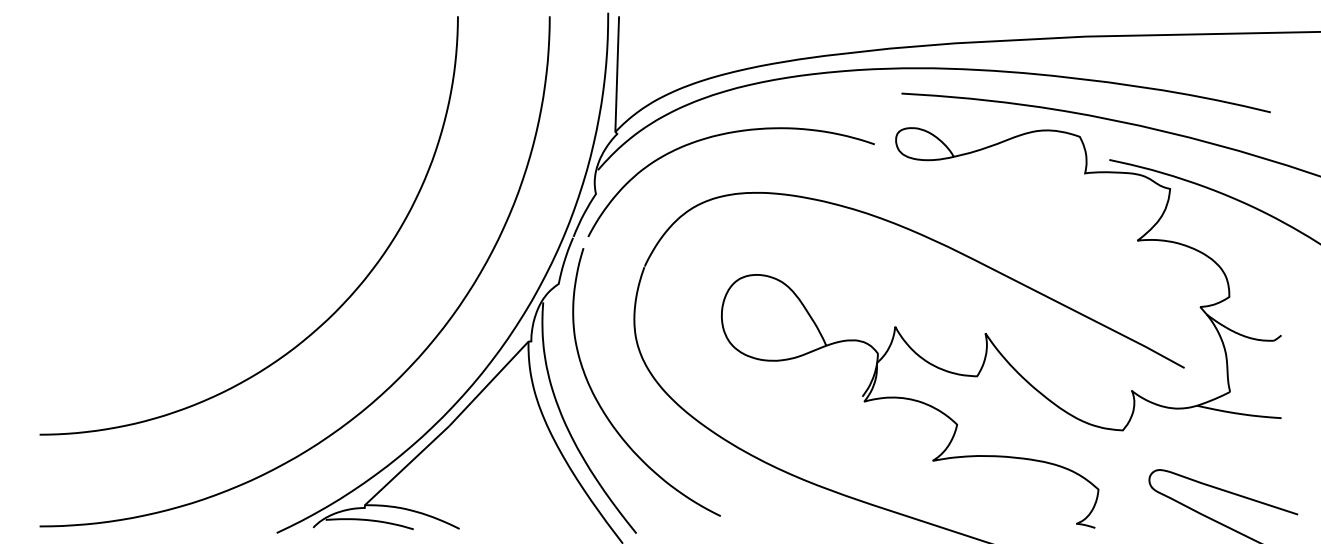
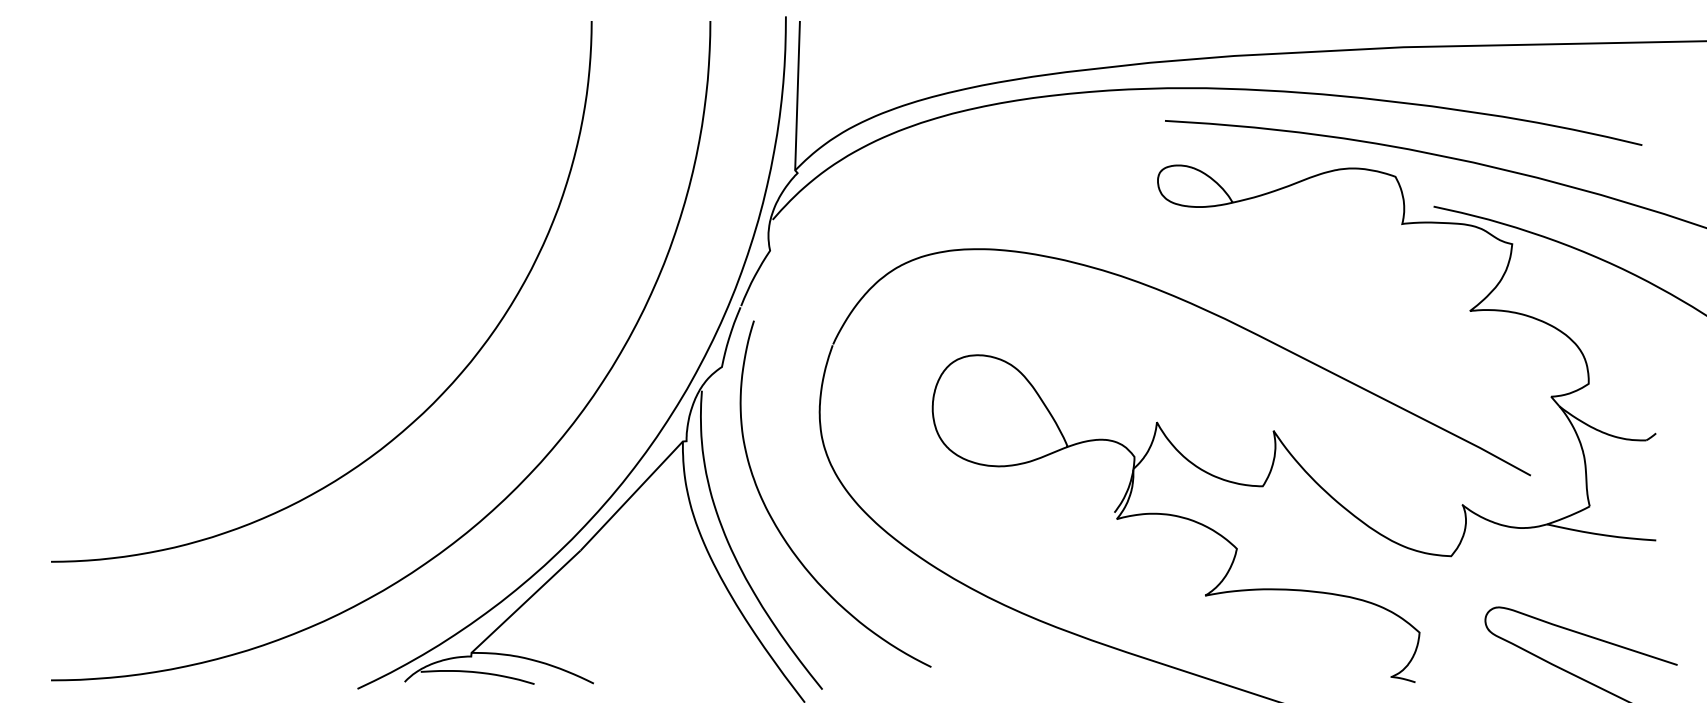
curve: (718, 136) -> (928, 176), removed

